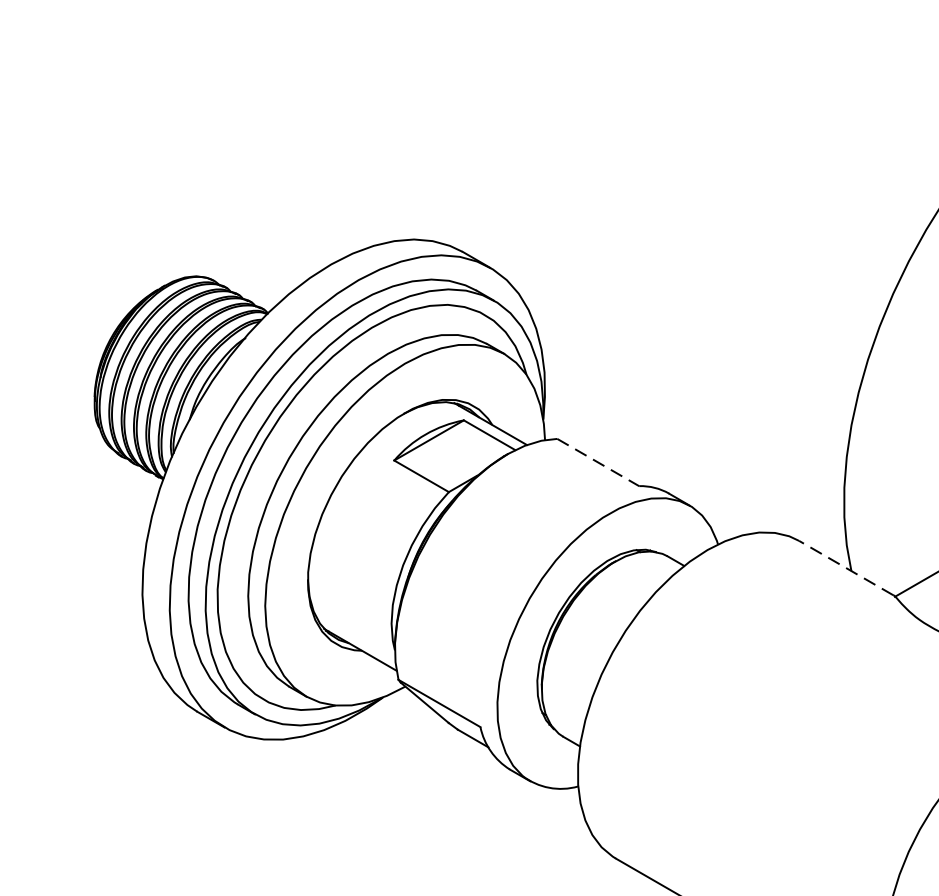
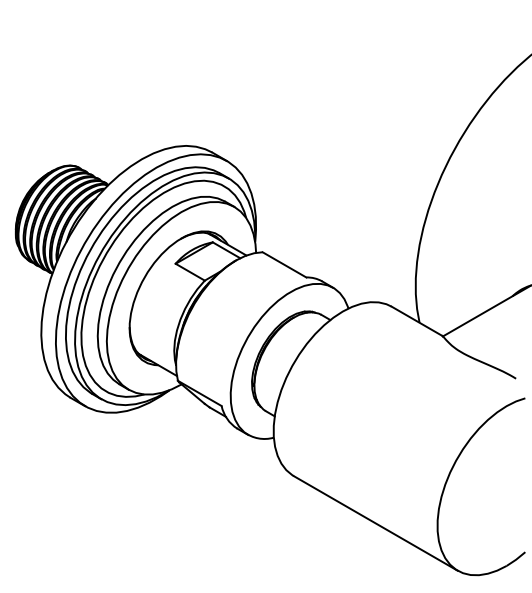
line: (598, 463) -> (284, 265), dashed -> solid
line: (845, 568) -> (416, 321), dashed -> solid

